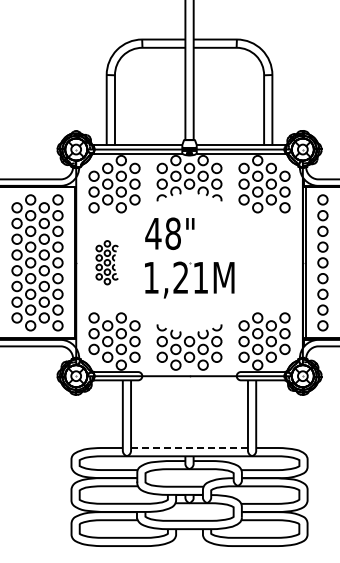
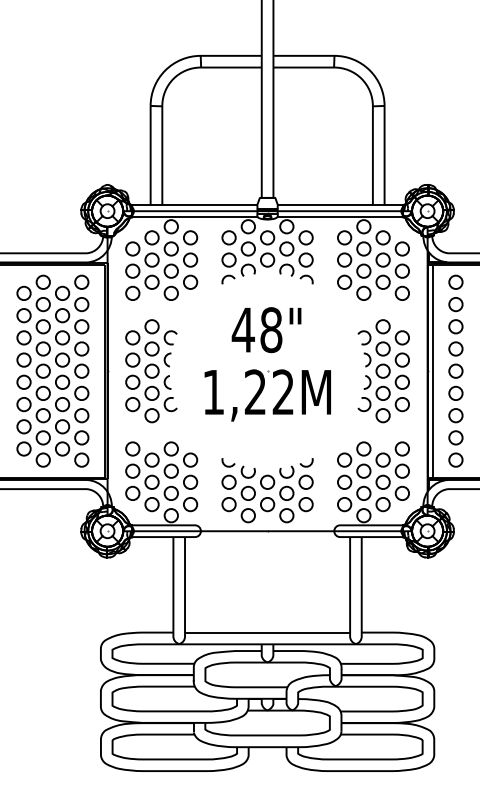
text: (169, 233) -> (266, 329), moved
part: (106, 262) -> (150, 370), size x1.67
part: (271, 262) -> (383, 370), added
text: (200, 277) -> (283, 391), 1,21M -> 1,22M
line: (190, 448) -> (268, 633), dashed -> solid

